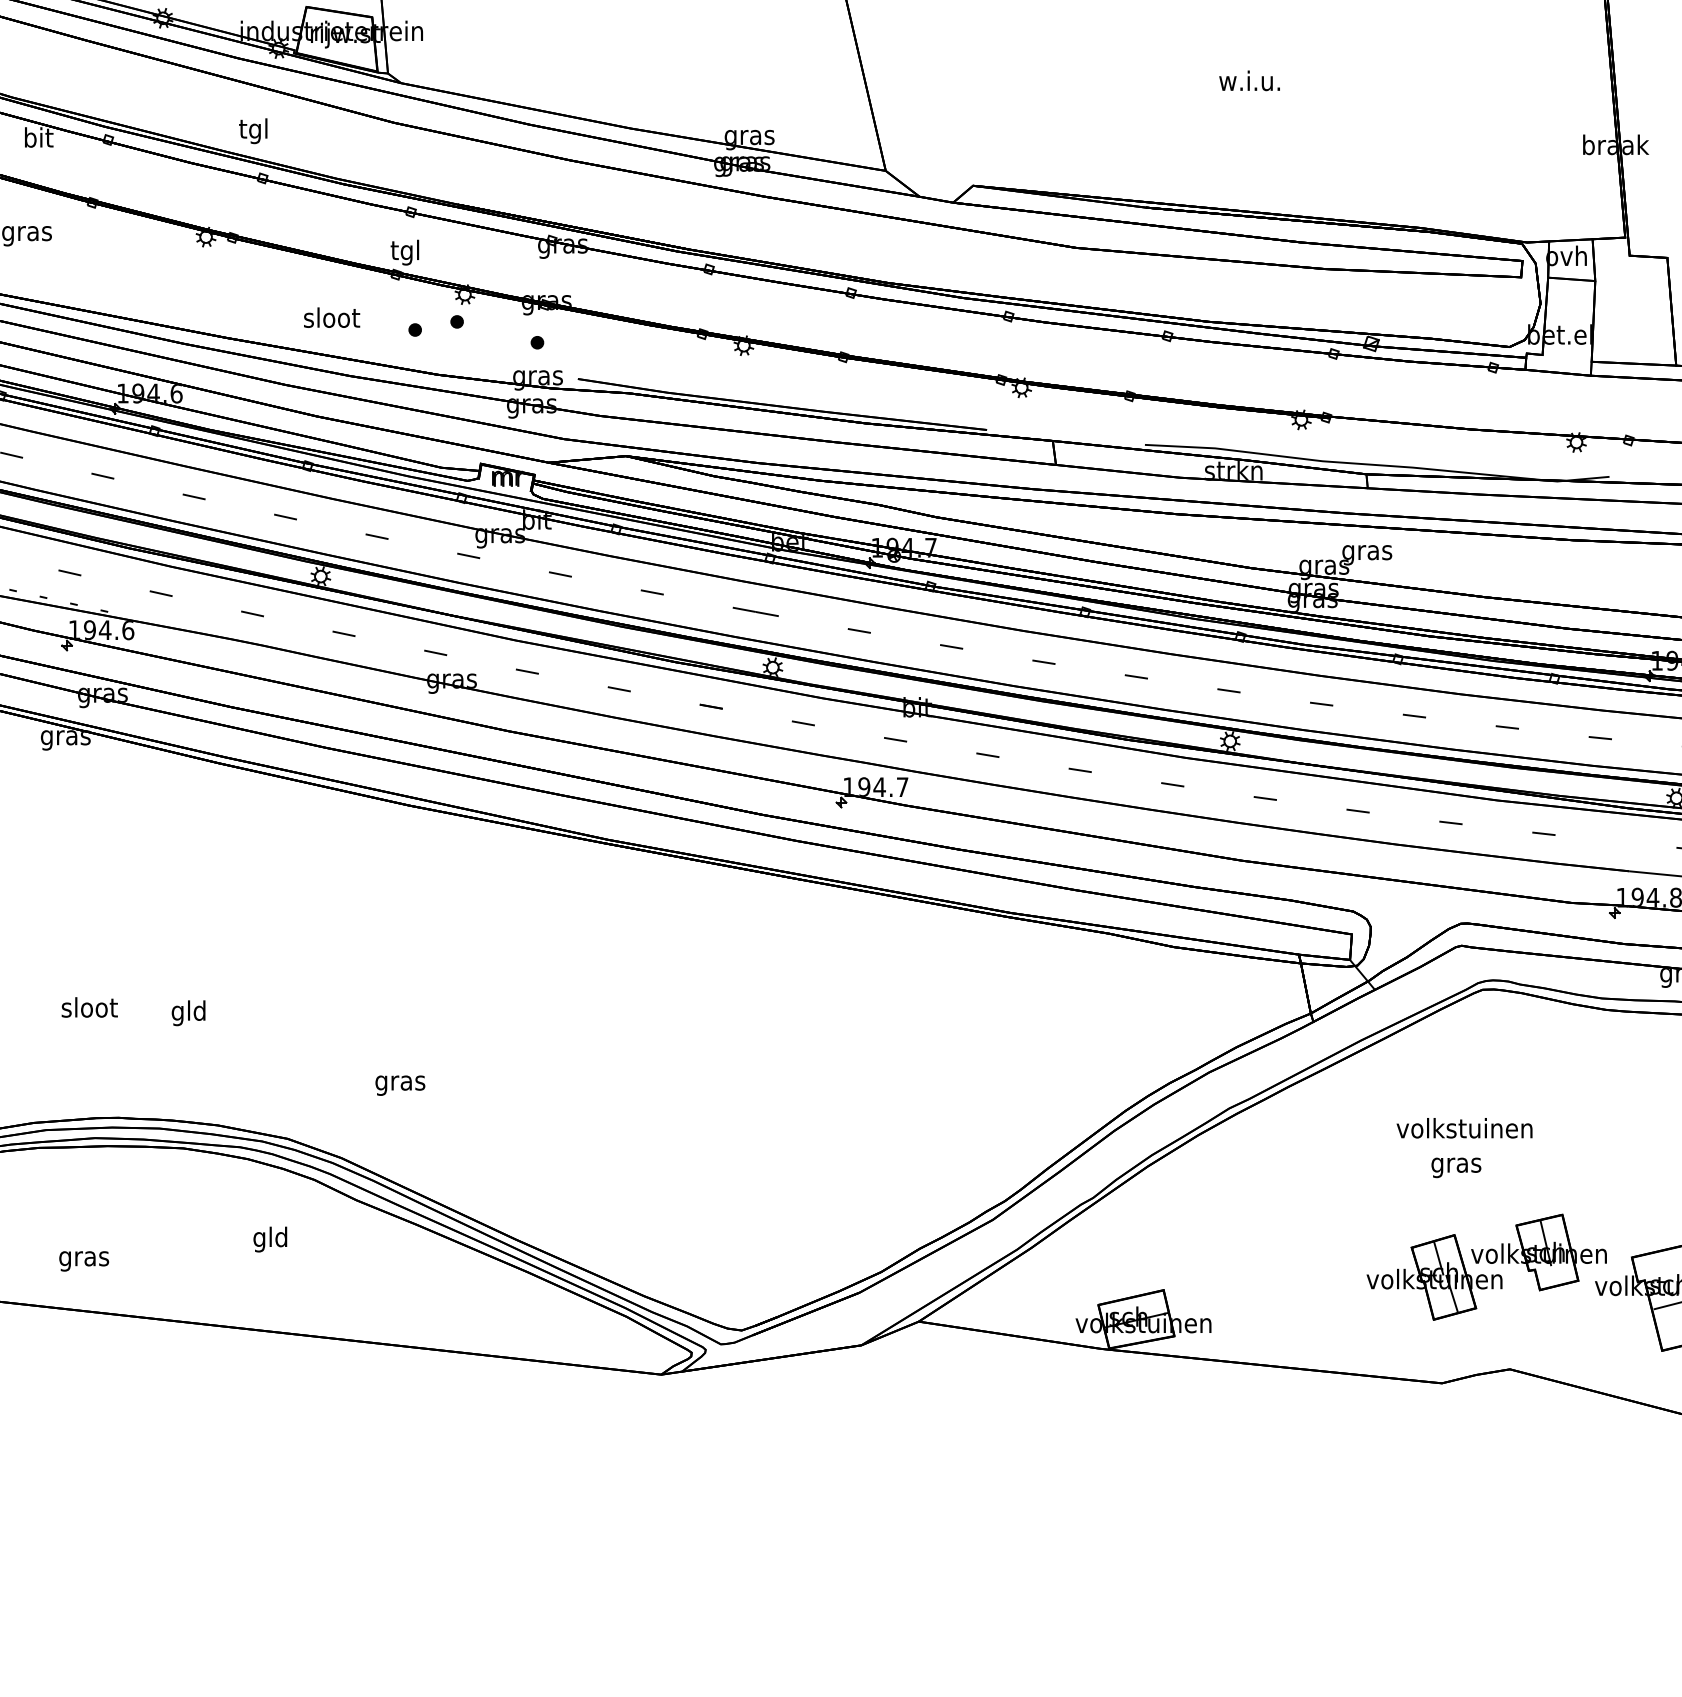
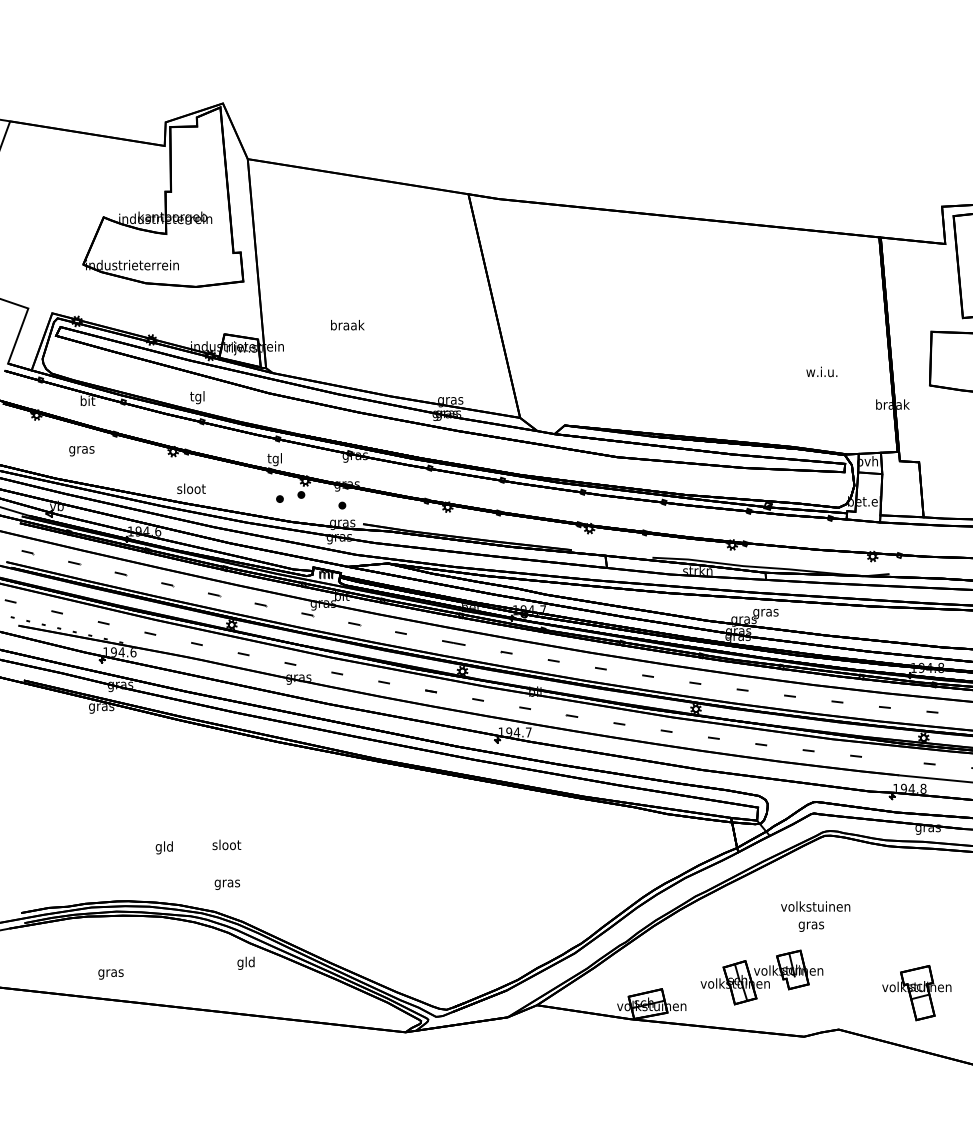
text: (1248, 79) -> (821, 371), moved
text: (331, 317) -> (191, 488), moved
text: (89, 1006) -> (226, 844), moved
text: (398, 1085) -> (226, 884), moved
text: (269, 1237) -> (245, 962), moved
part: (1485, 1267) -> (761, 977), moved

